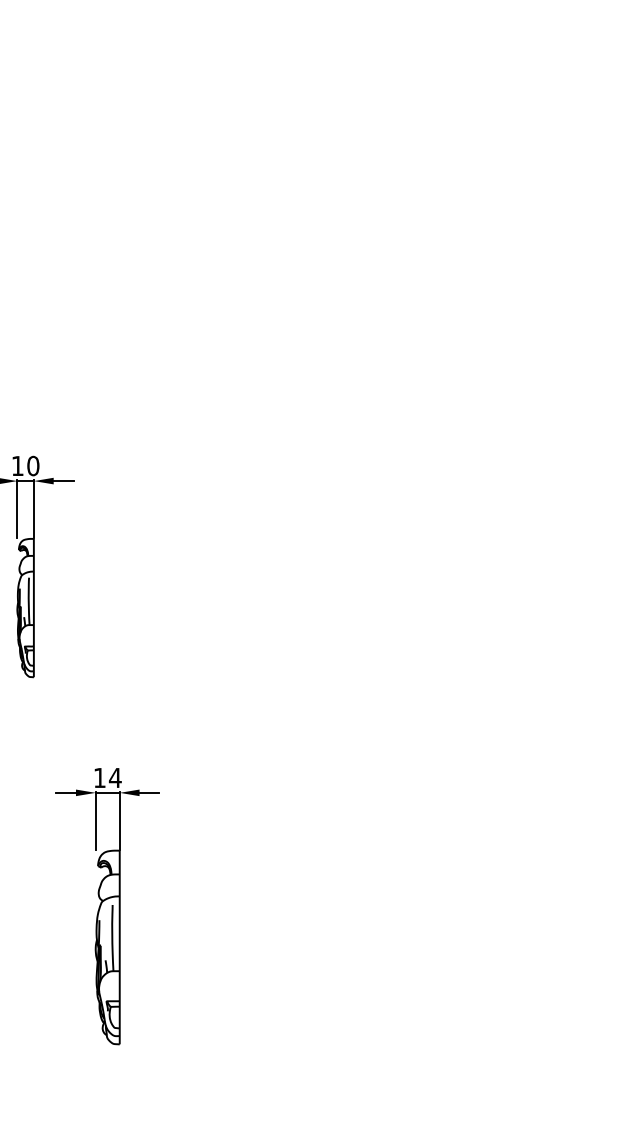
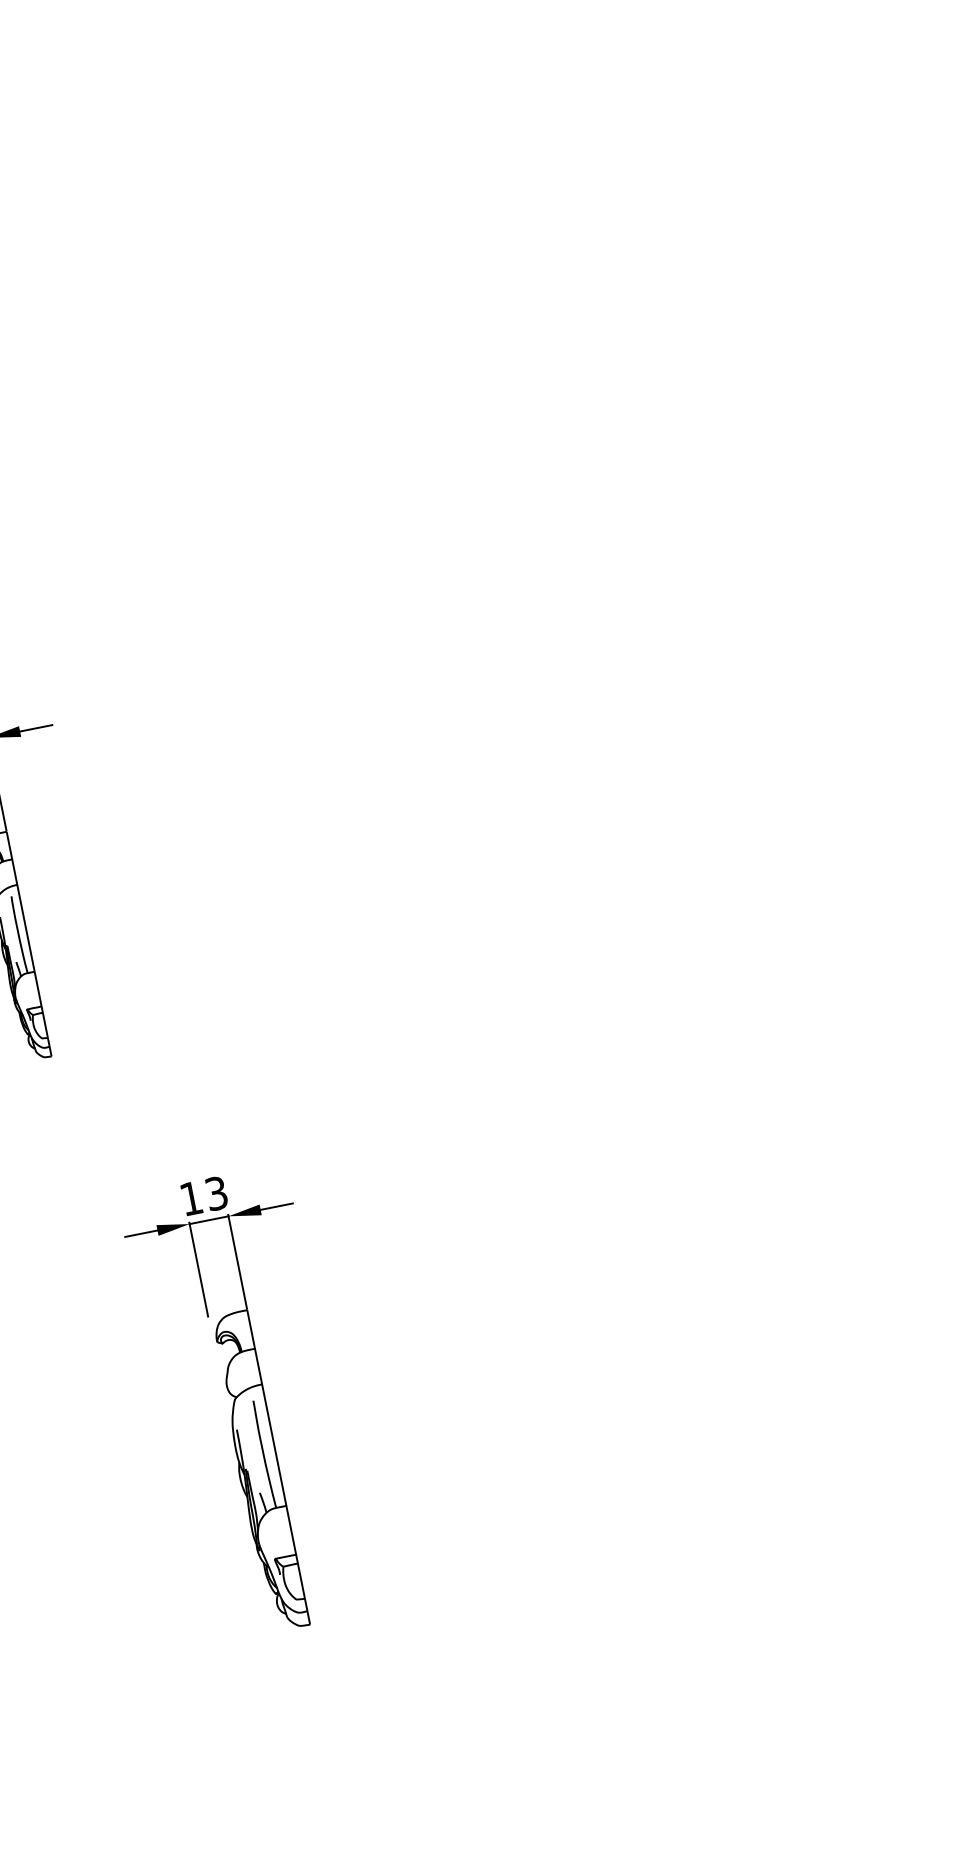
text: (114, 777) -> (215, 1193), 14 -> 13

